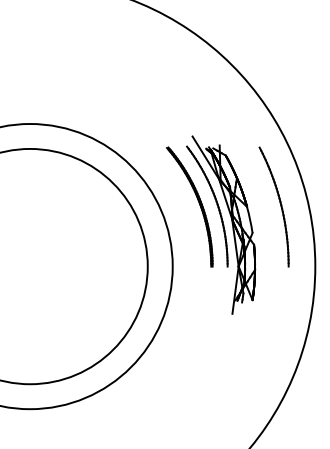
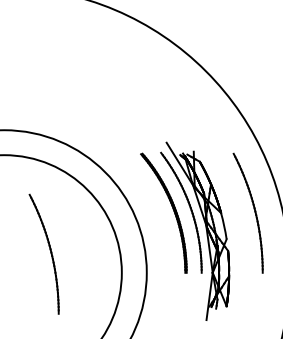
part: (75, 244) -> (49, 250), added

